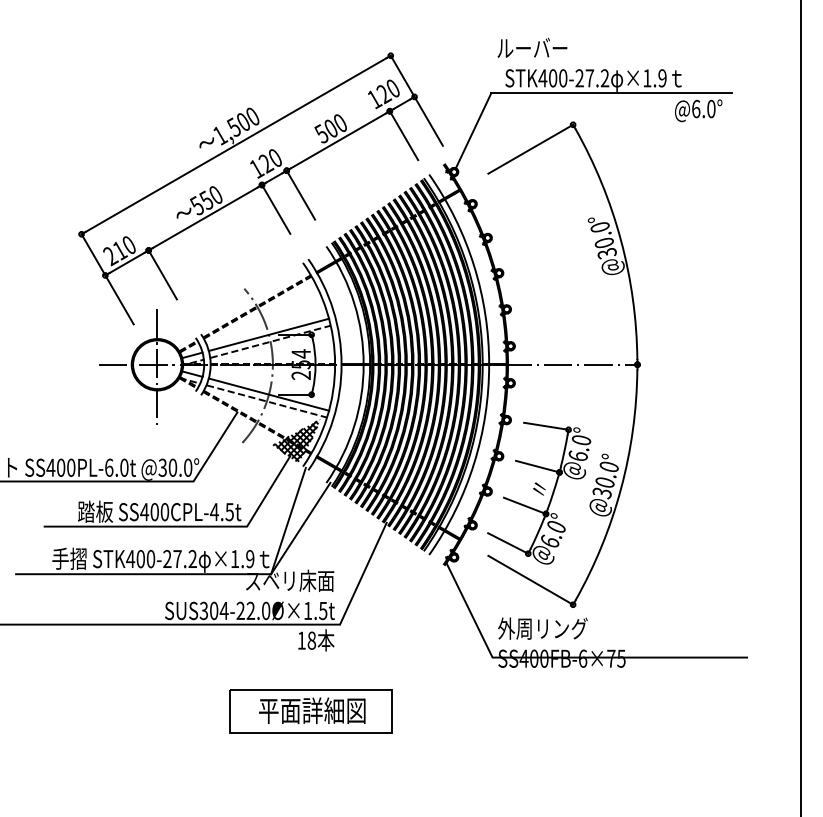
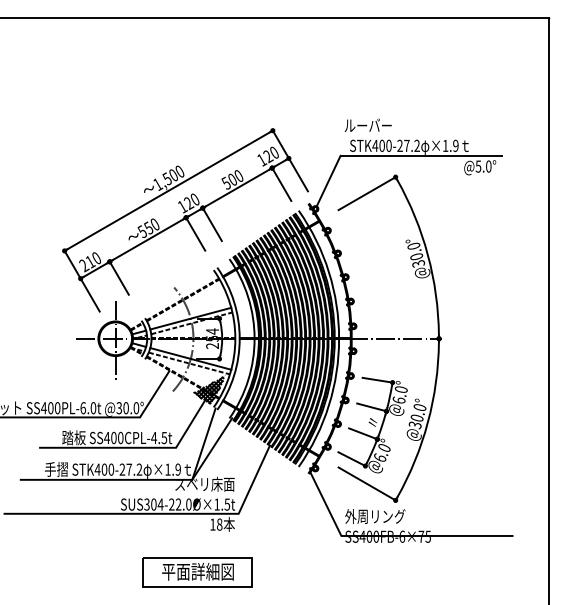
text: (696, 108) -> (478, 166), @6.0° -> @5.0°
part: (311, 711) -> (197, 572), moved

